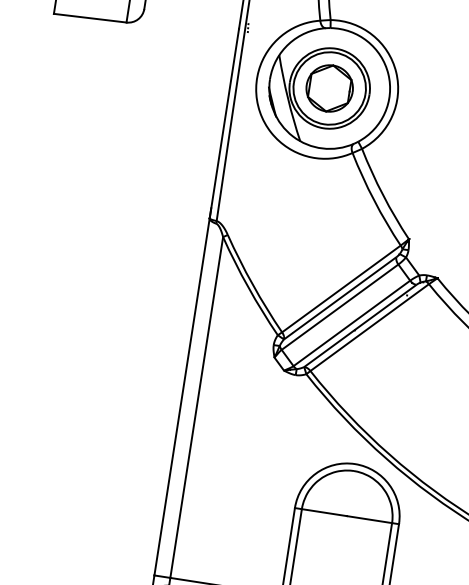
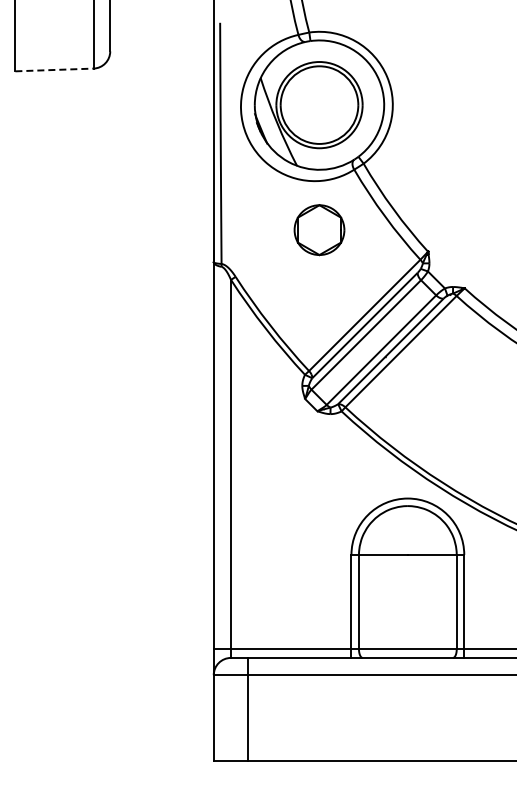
line: (90, 17) -> (54, 69), solid -> dashed
part: (329, 88) -> (319, 230), moved

